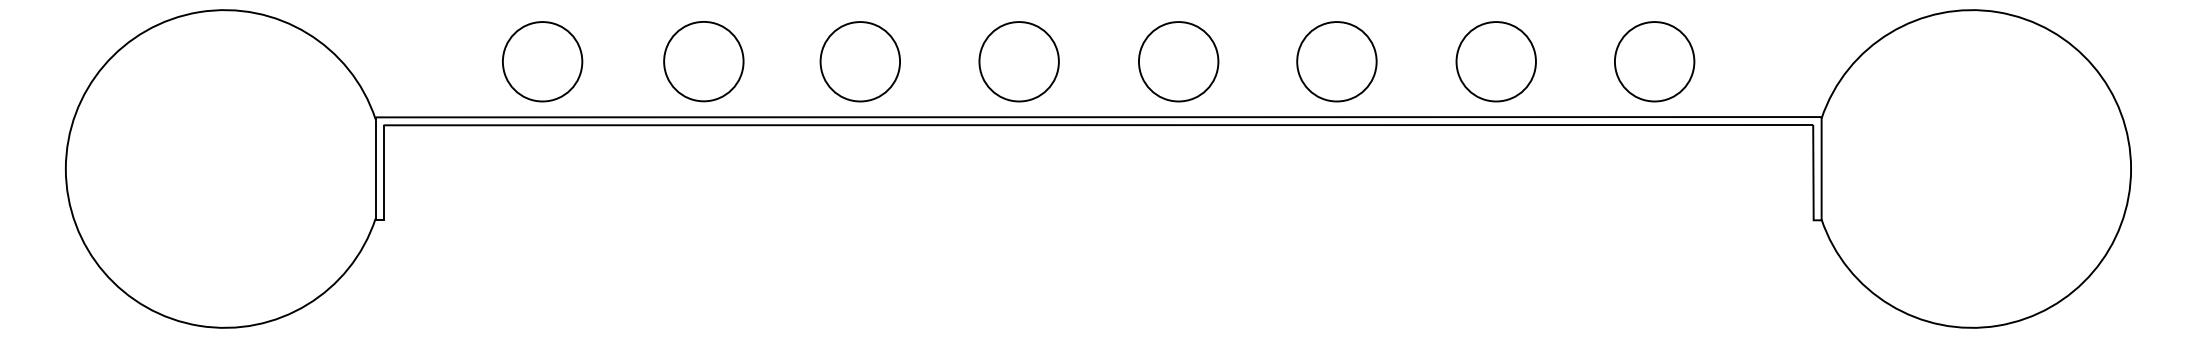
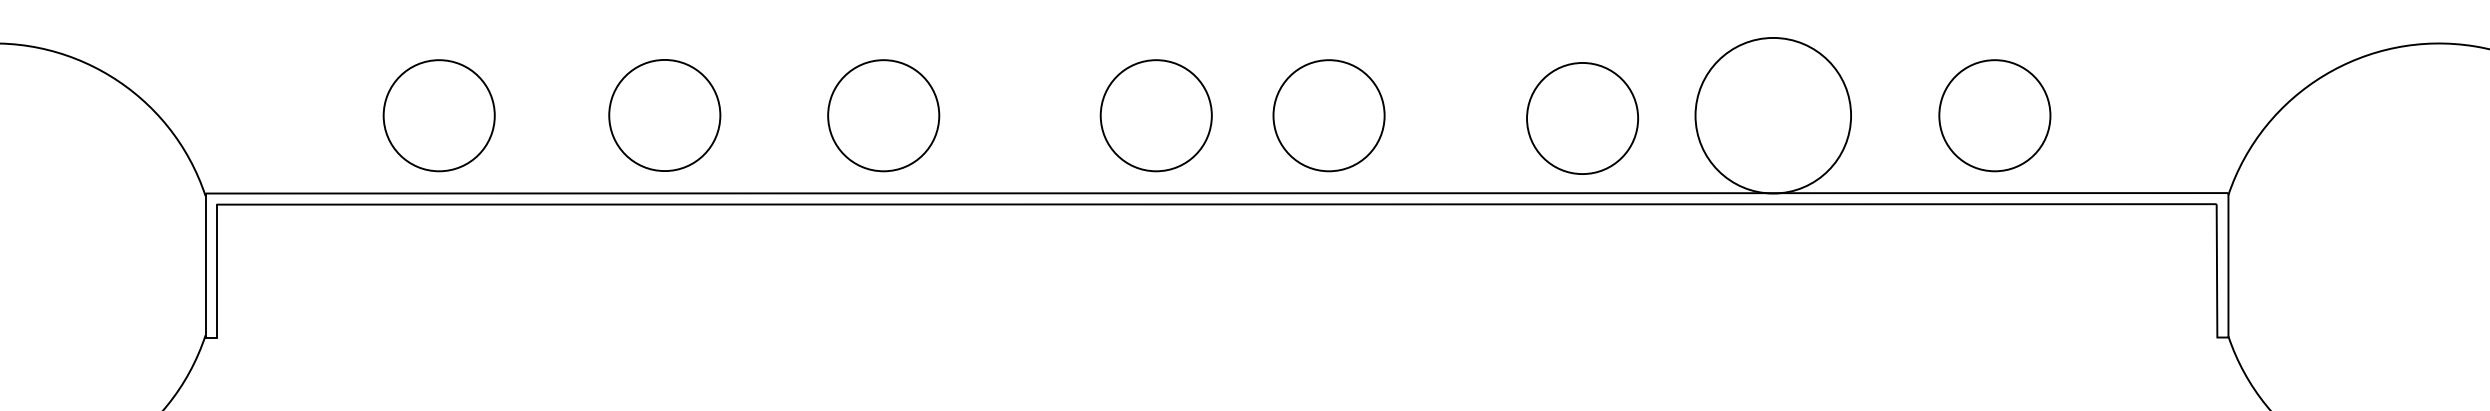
circle: (1018, 61) -> (1155, 115), moved
circle: (1336, 61) -> (1581, 118), moved
circle: (1495, 61) -> (1772, 115), size x1.4

